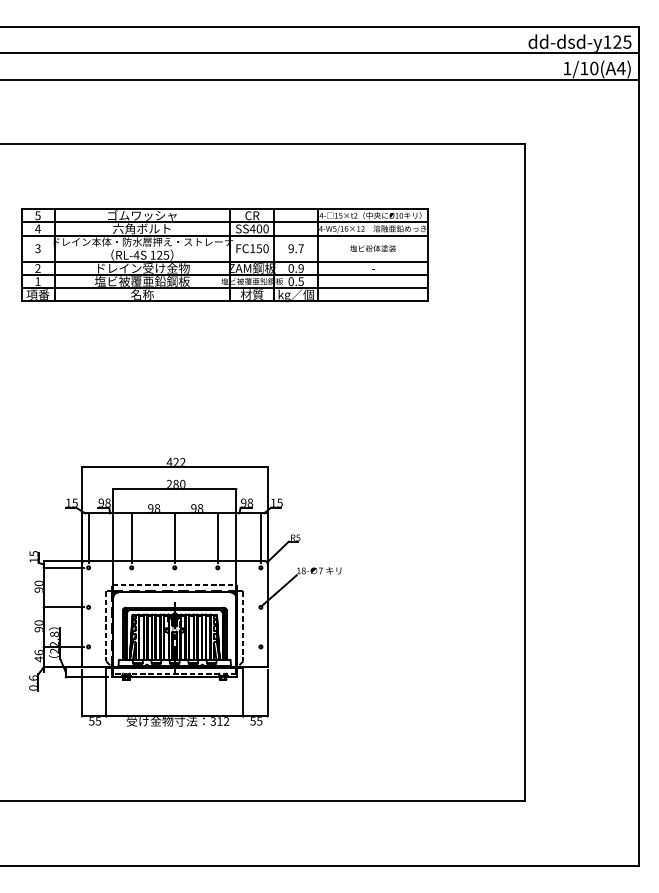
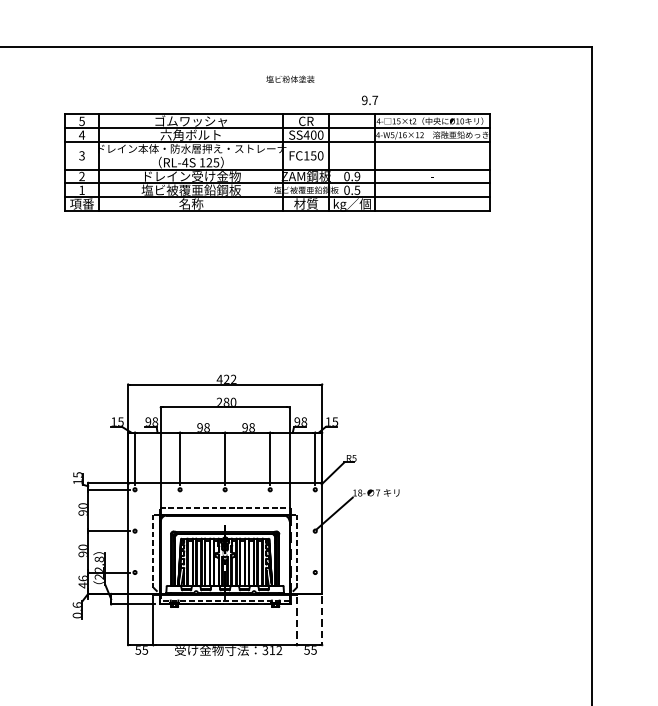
text: (295, 248) -> (369, 100), moved
text: (372, 248) -> (289, 79), moved
line: (243, 693) -> (297, 621), solid -> dashed
line: (267, 693) -> (322, 621), solid -> dashed

